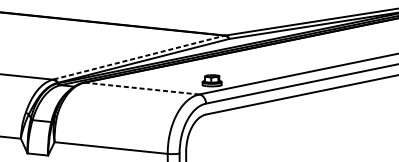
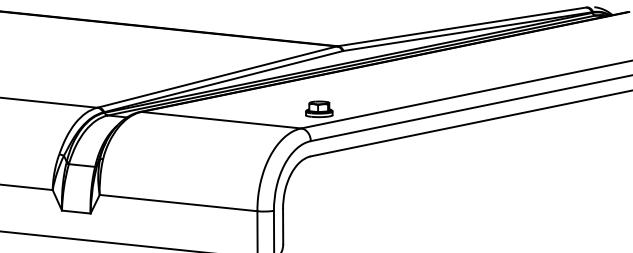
line: (139, 57) -> (218, 76), dashed -> solid
line: (141, 88) -> (221, 120), dashed -> solid

